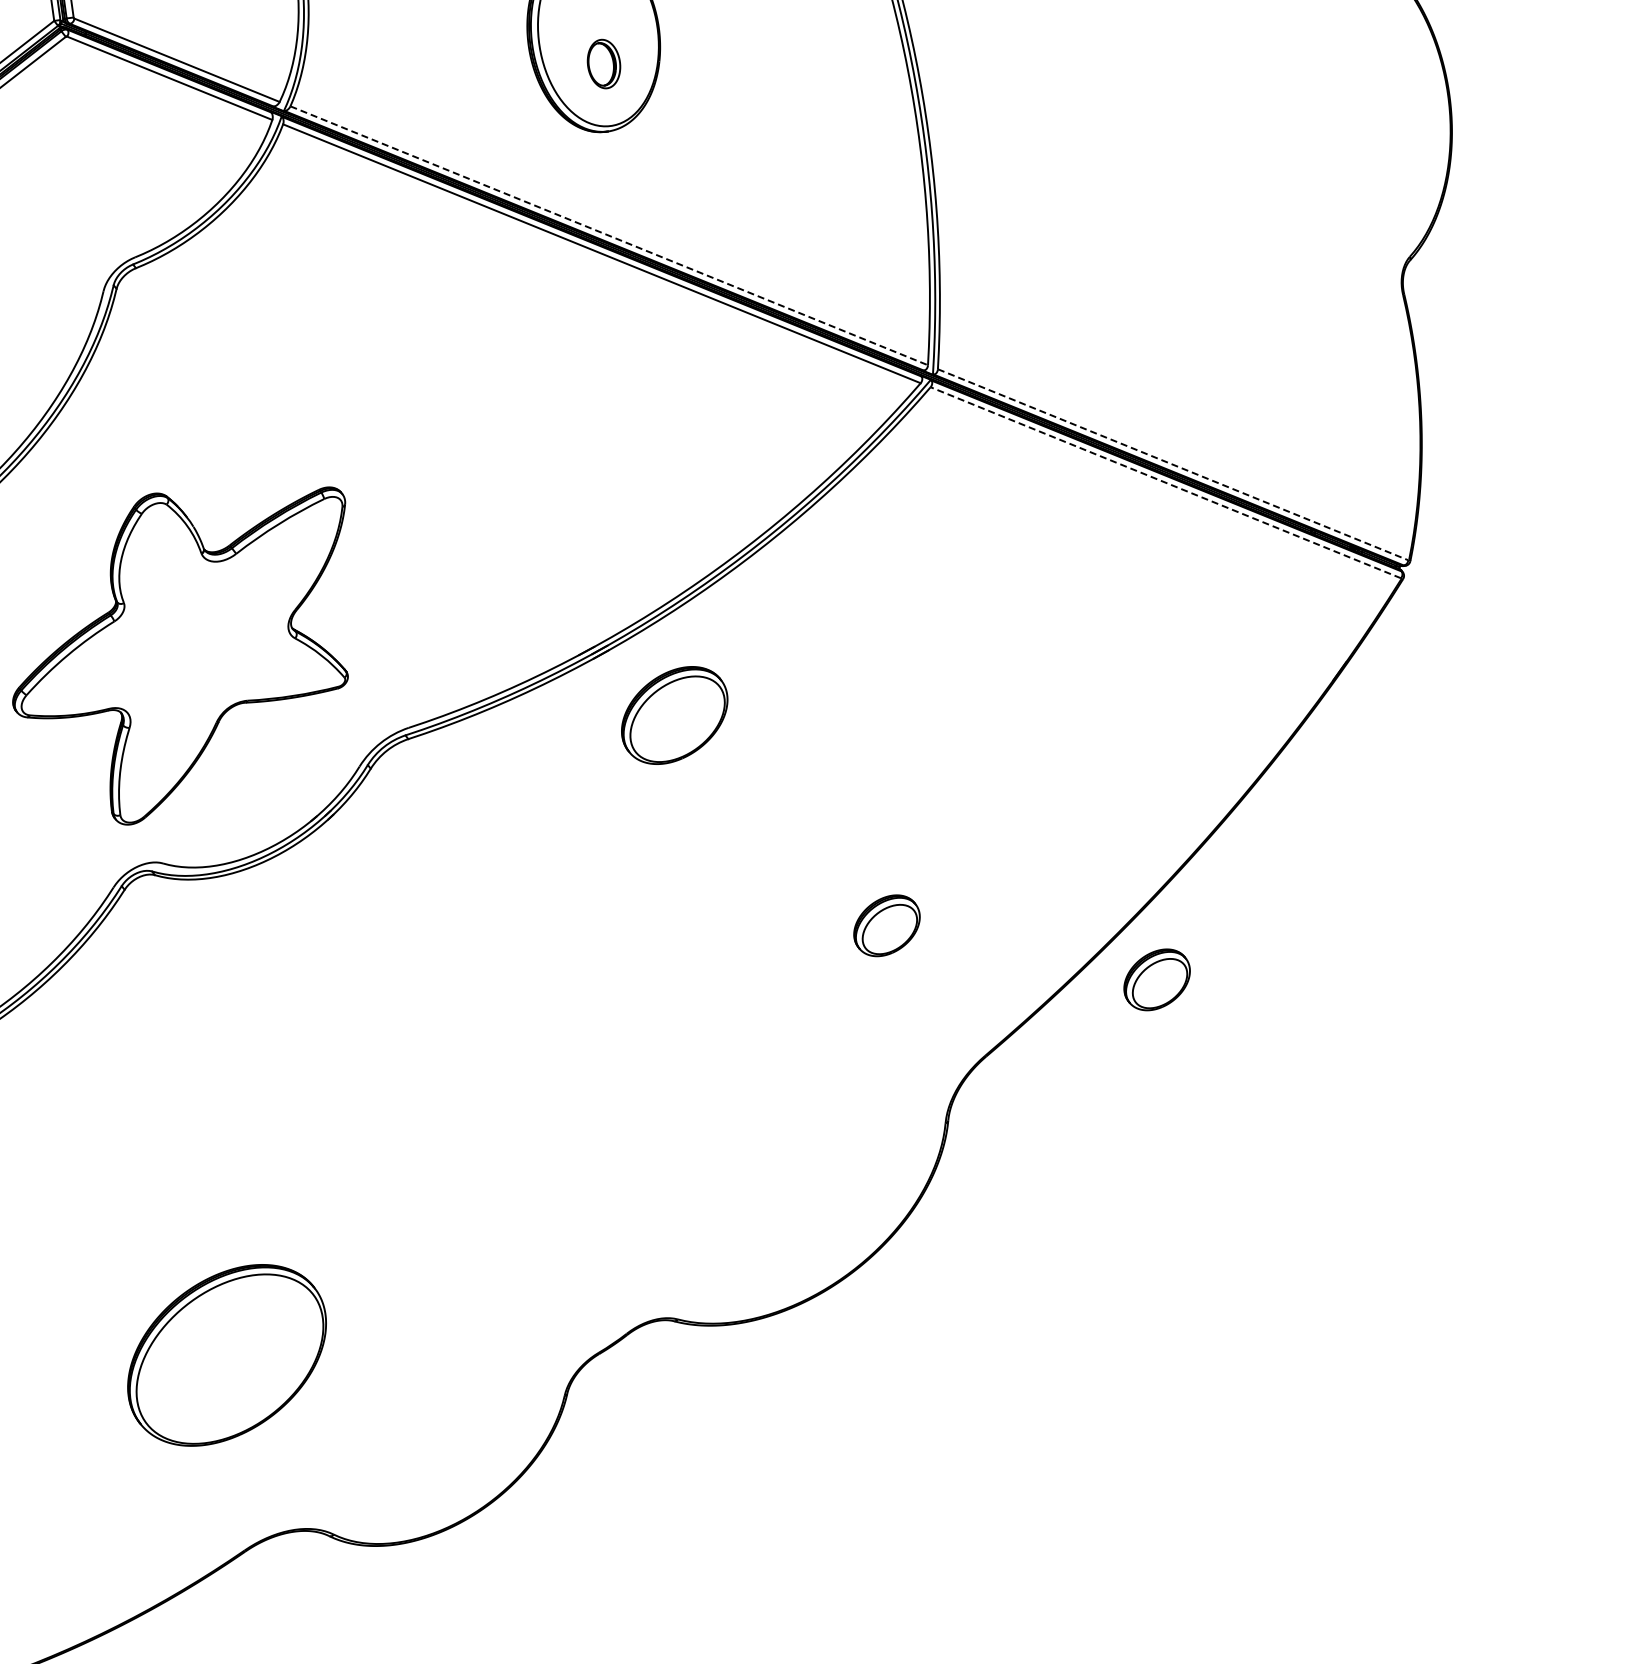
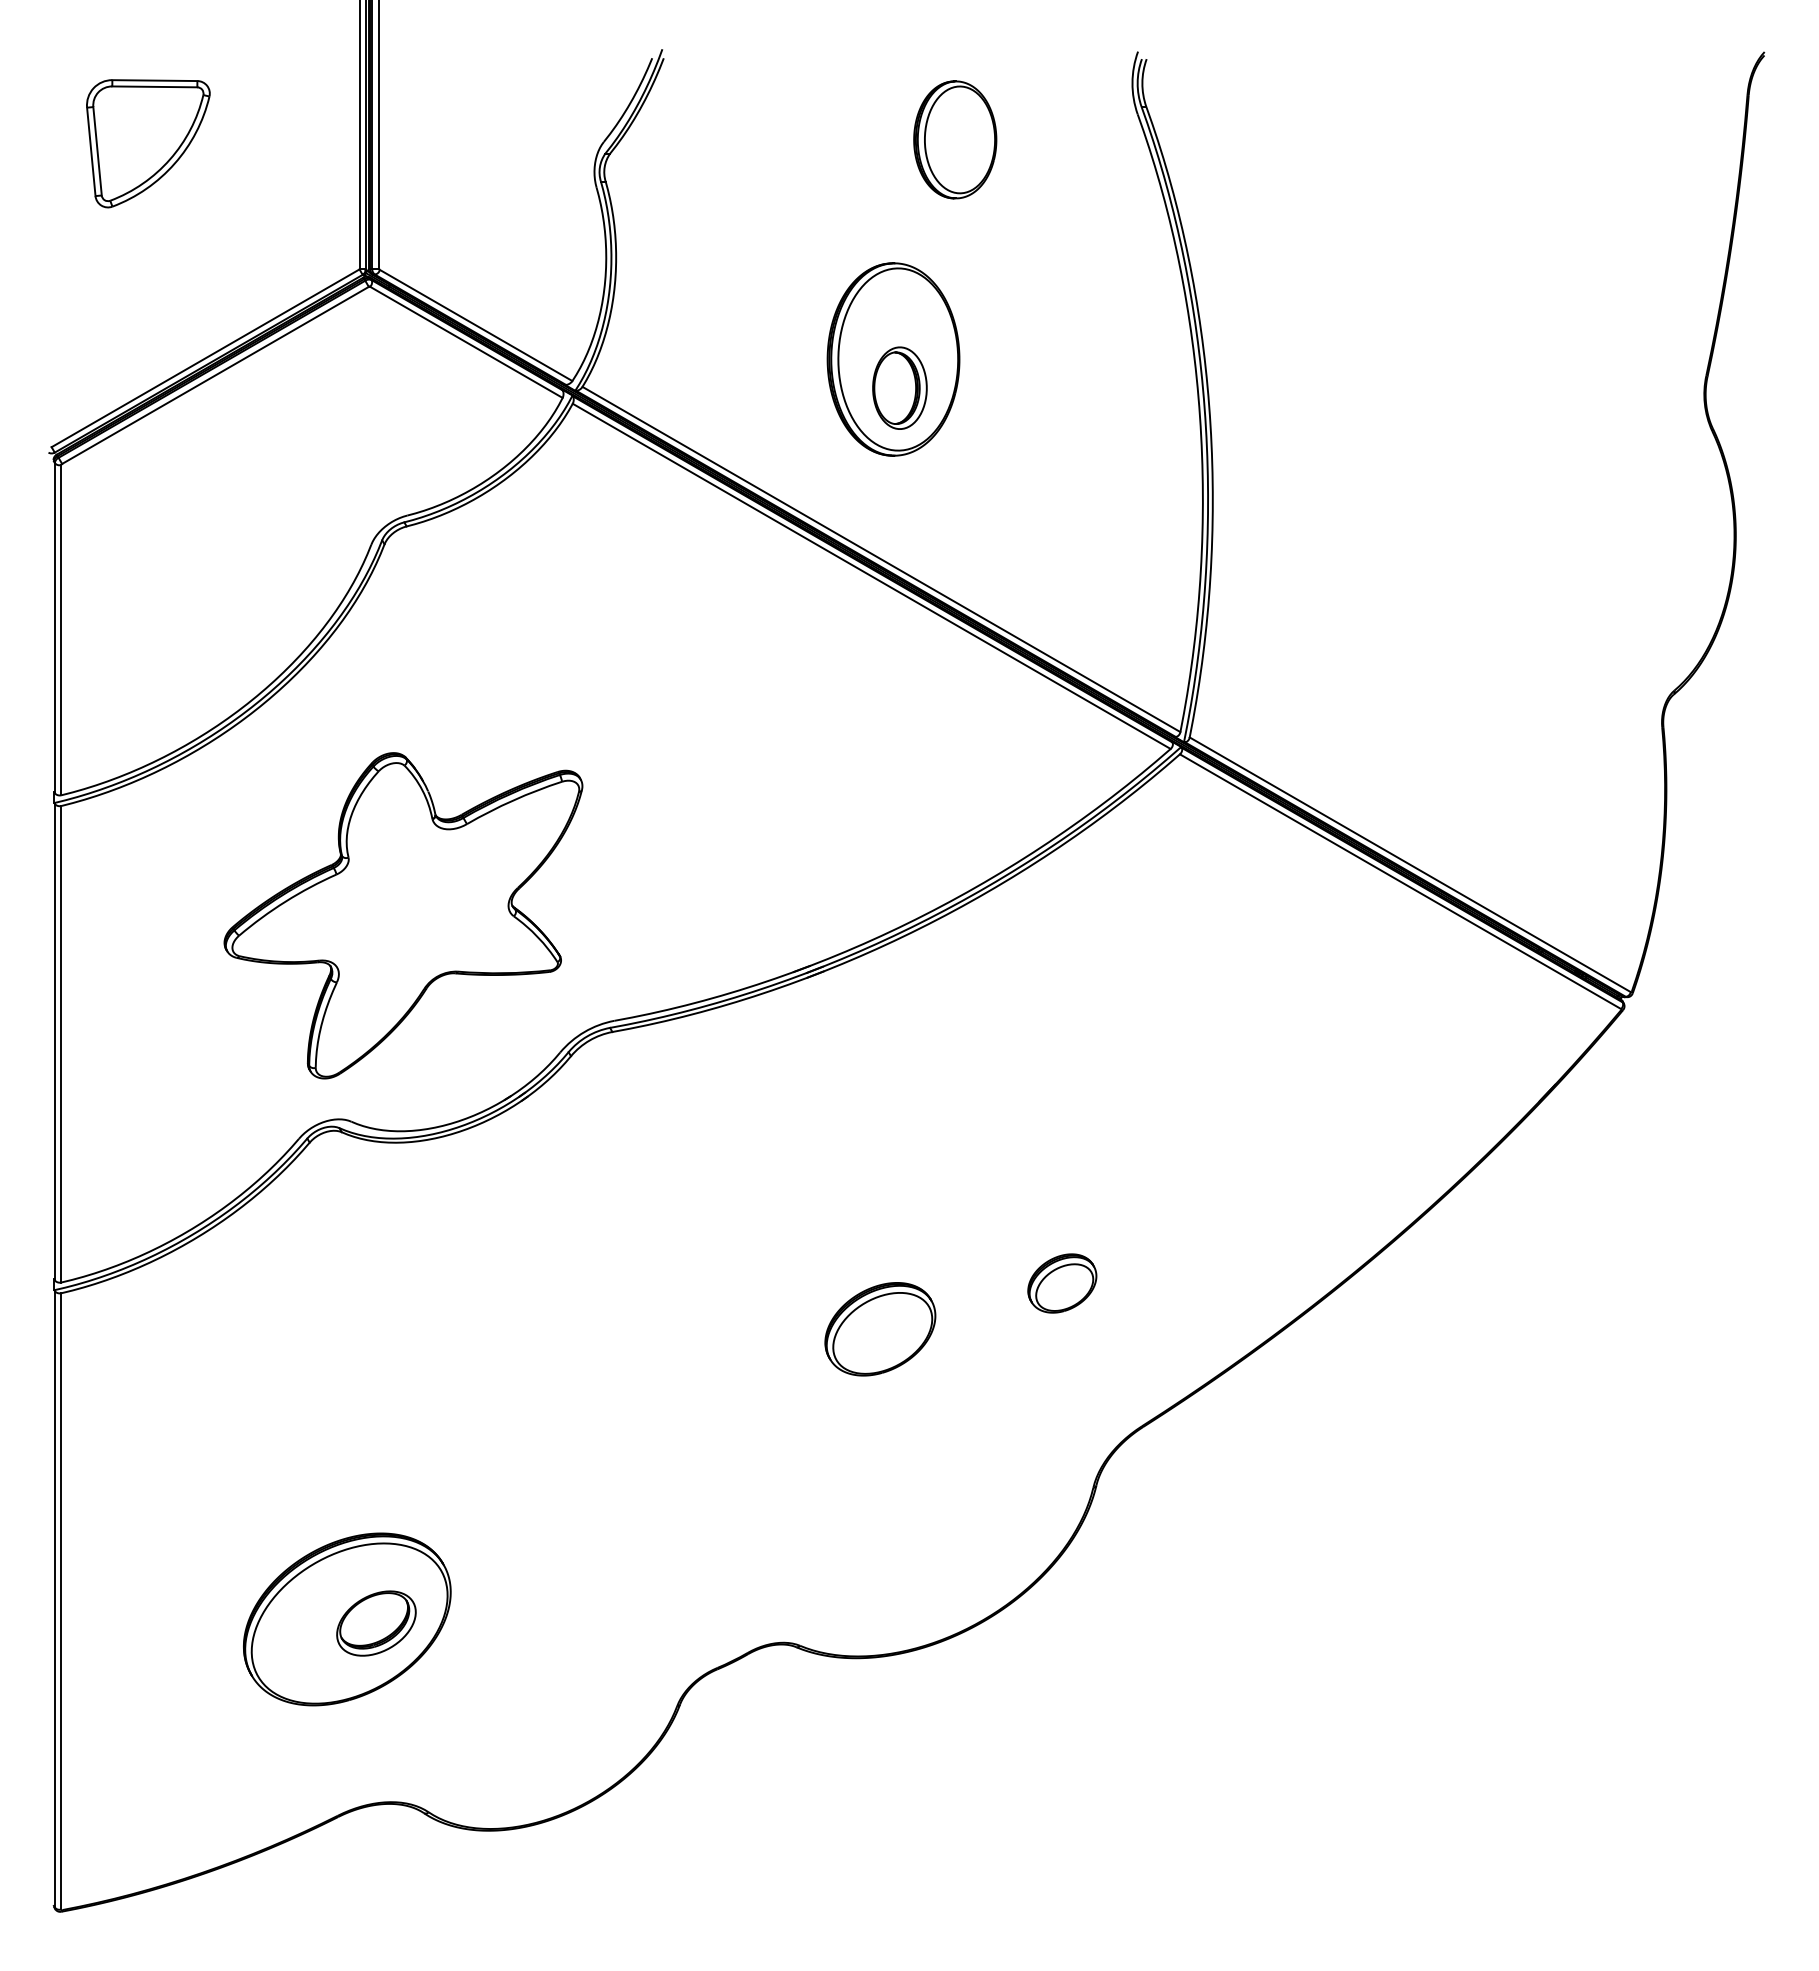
part: (603, 63) -> (899, 387), size x1.67
line: (609, 235) -> (881, 559), dashed -> solid
line: (1173, 464) -> (1410, 864), dashed -> solid
line: (1165, 482) -> (1400, 881), dashed -> solid
part: (674, 715) -> (880, 1329), moved
part: (1157, 979) -> (1323, 1374), removed
part: (256, 1355) -> (376, 1623), added

